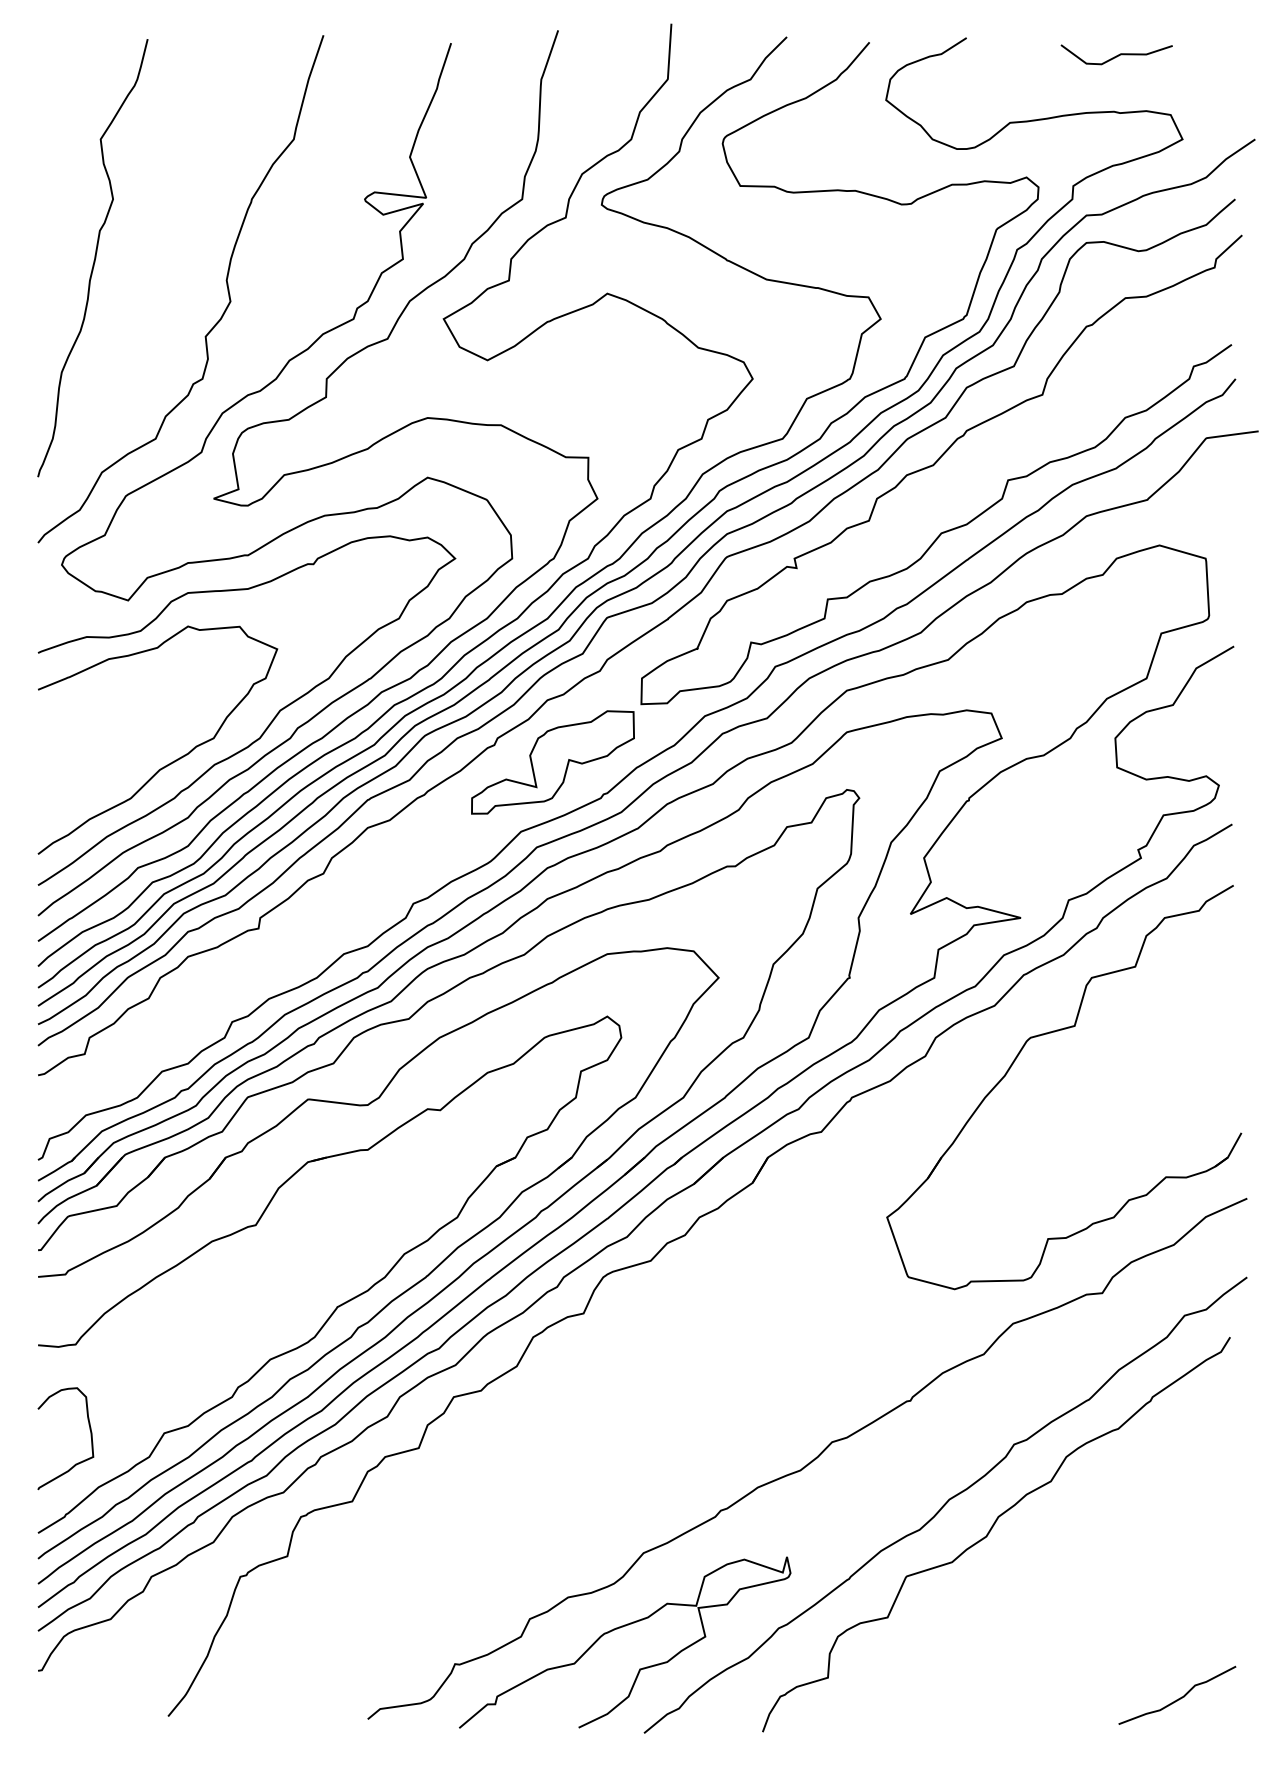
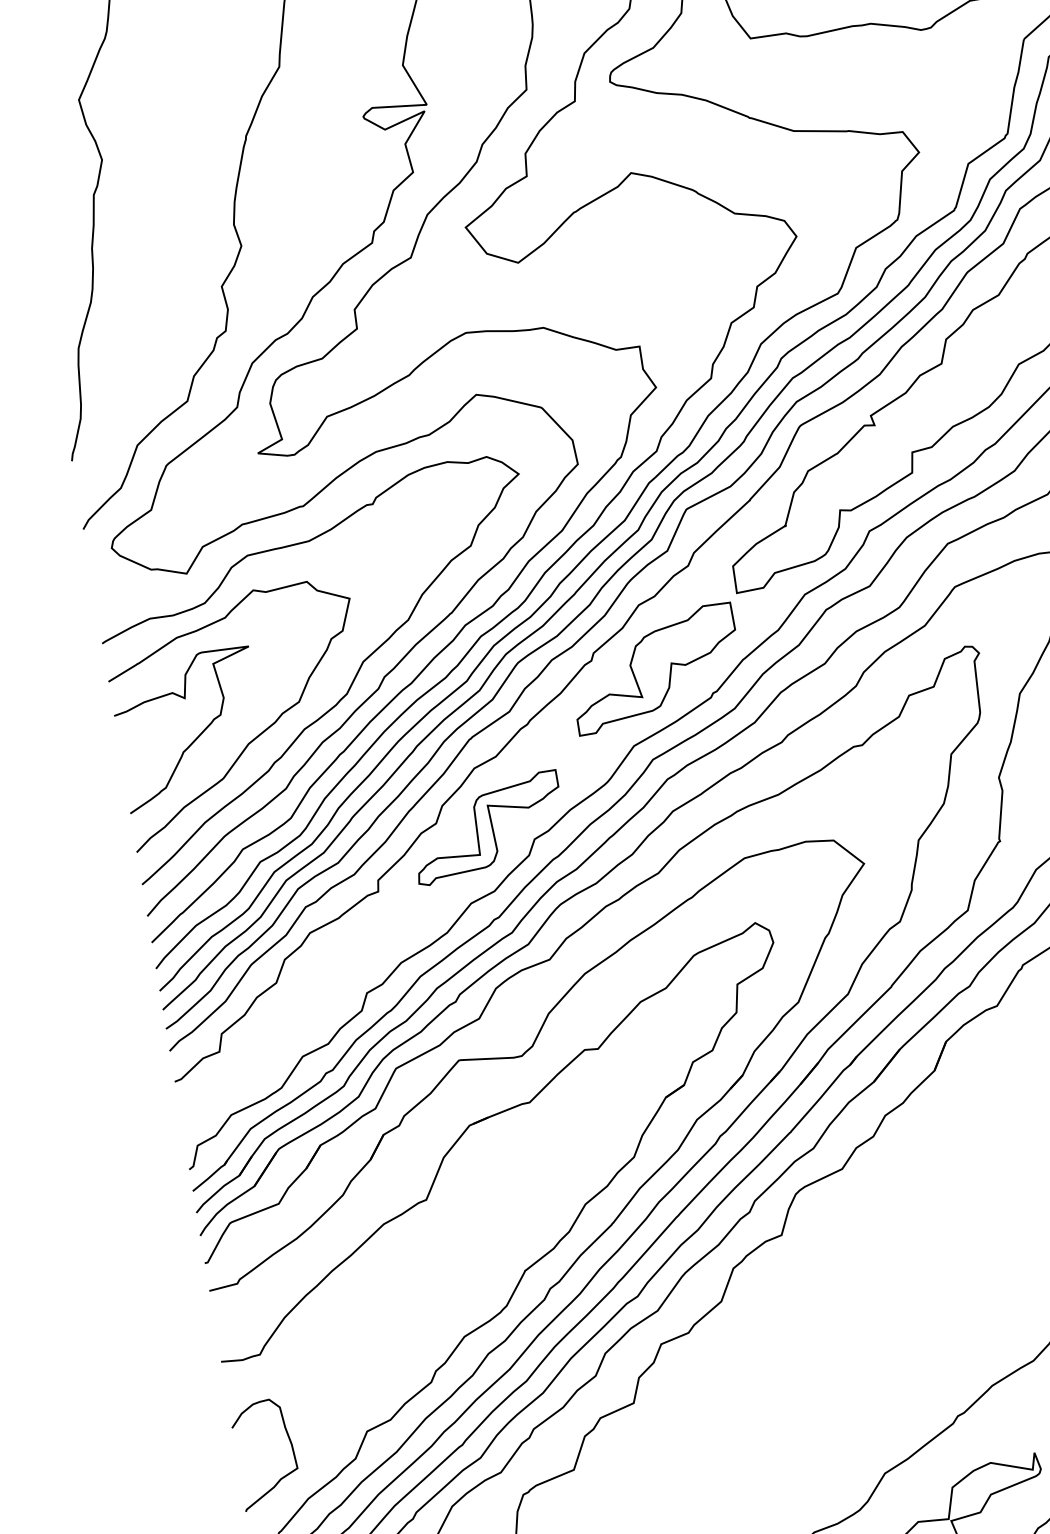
curve: (114, 753) -> (198, 734), added
part: (370, 886) -> (487, 828), added

